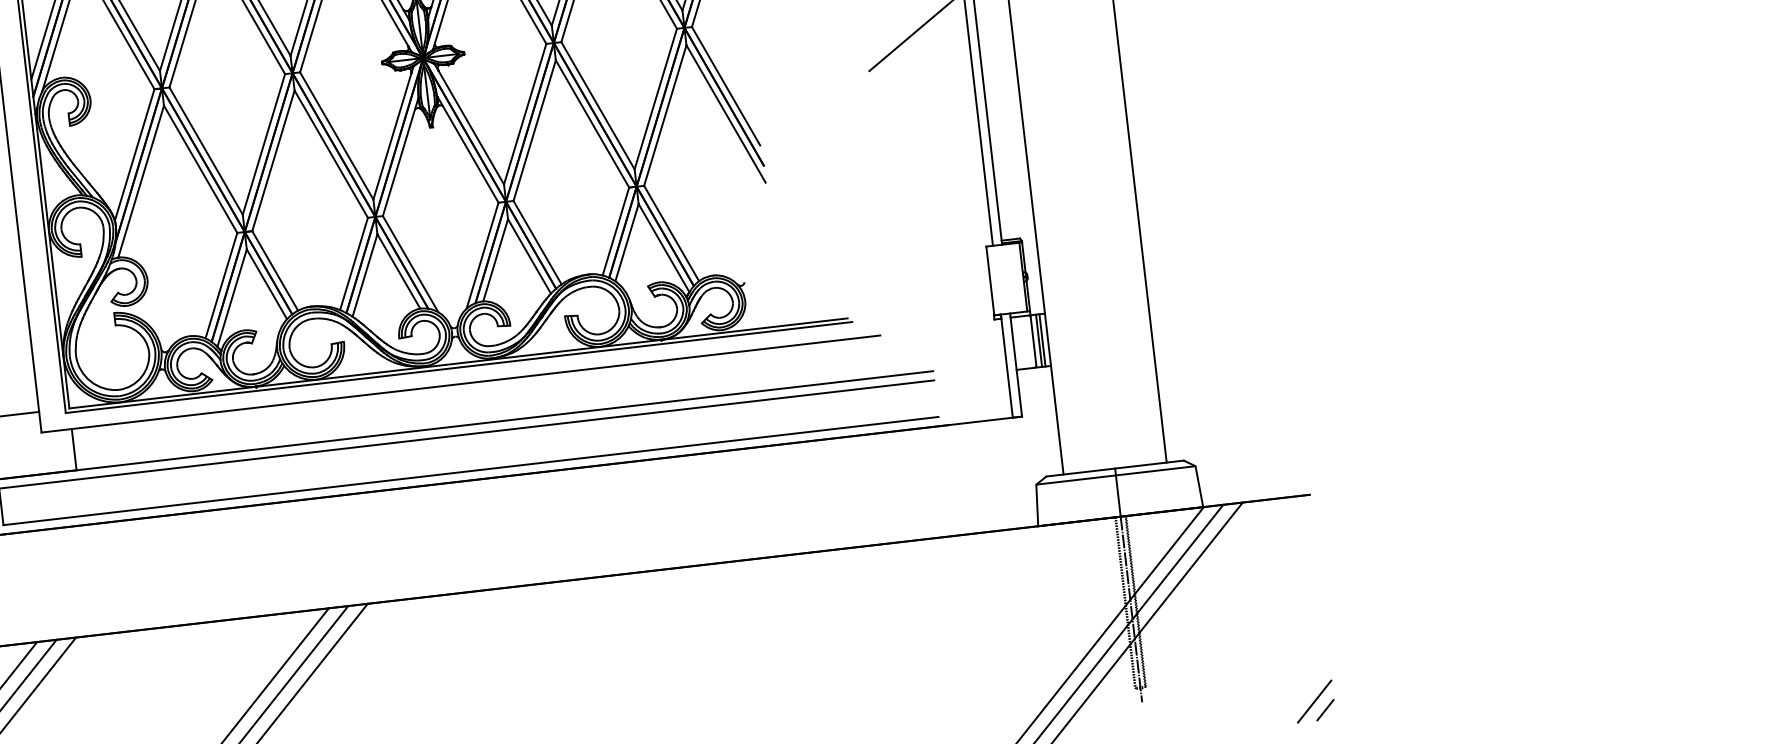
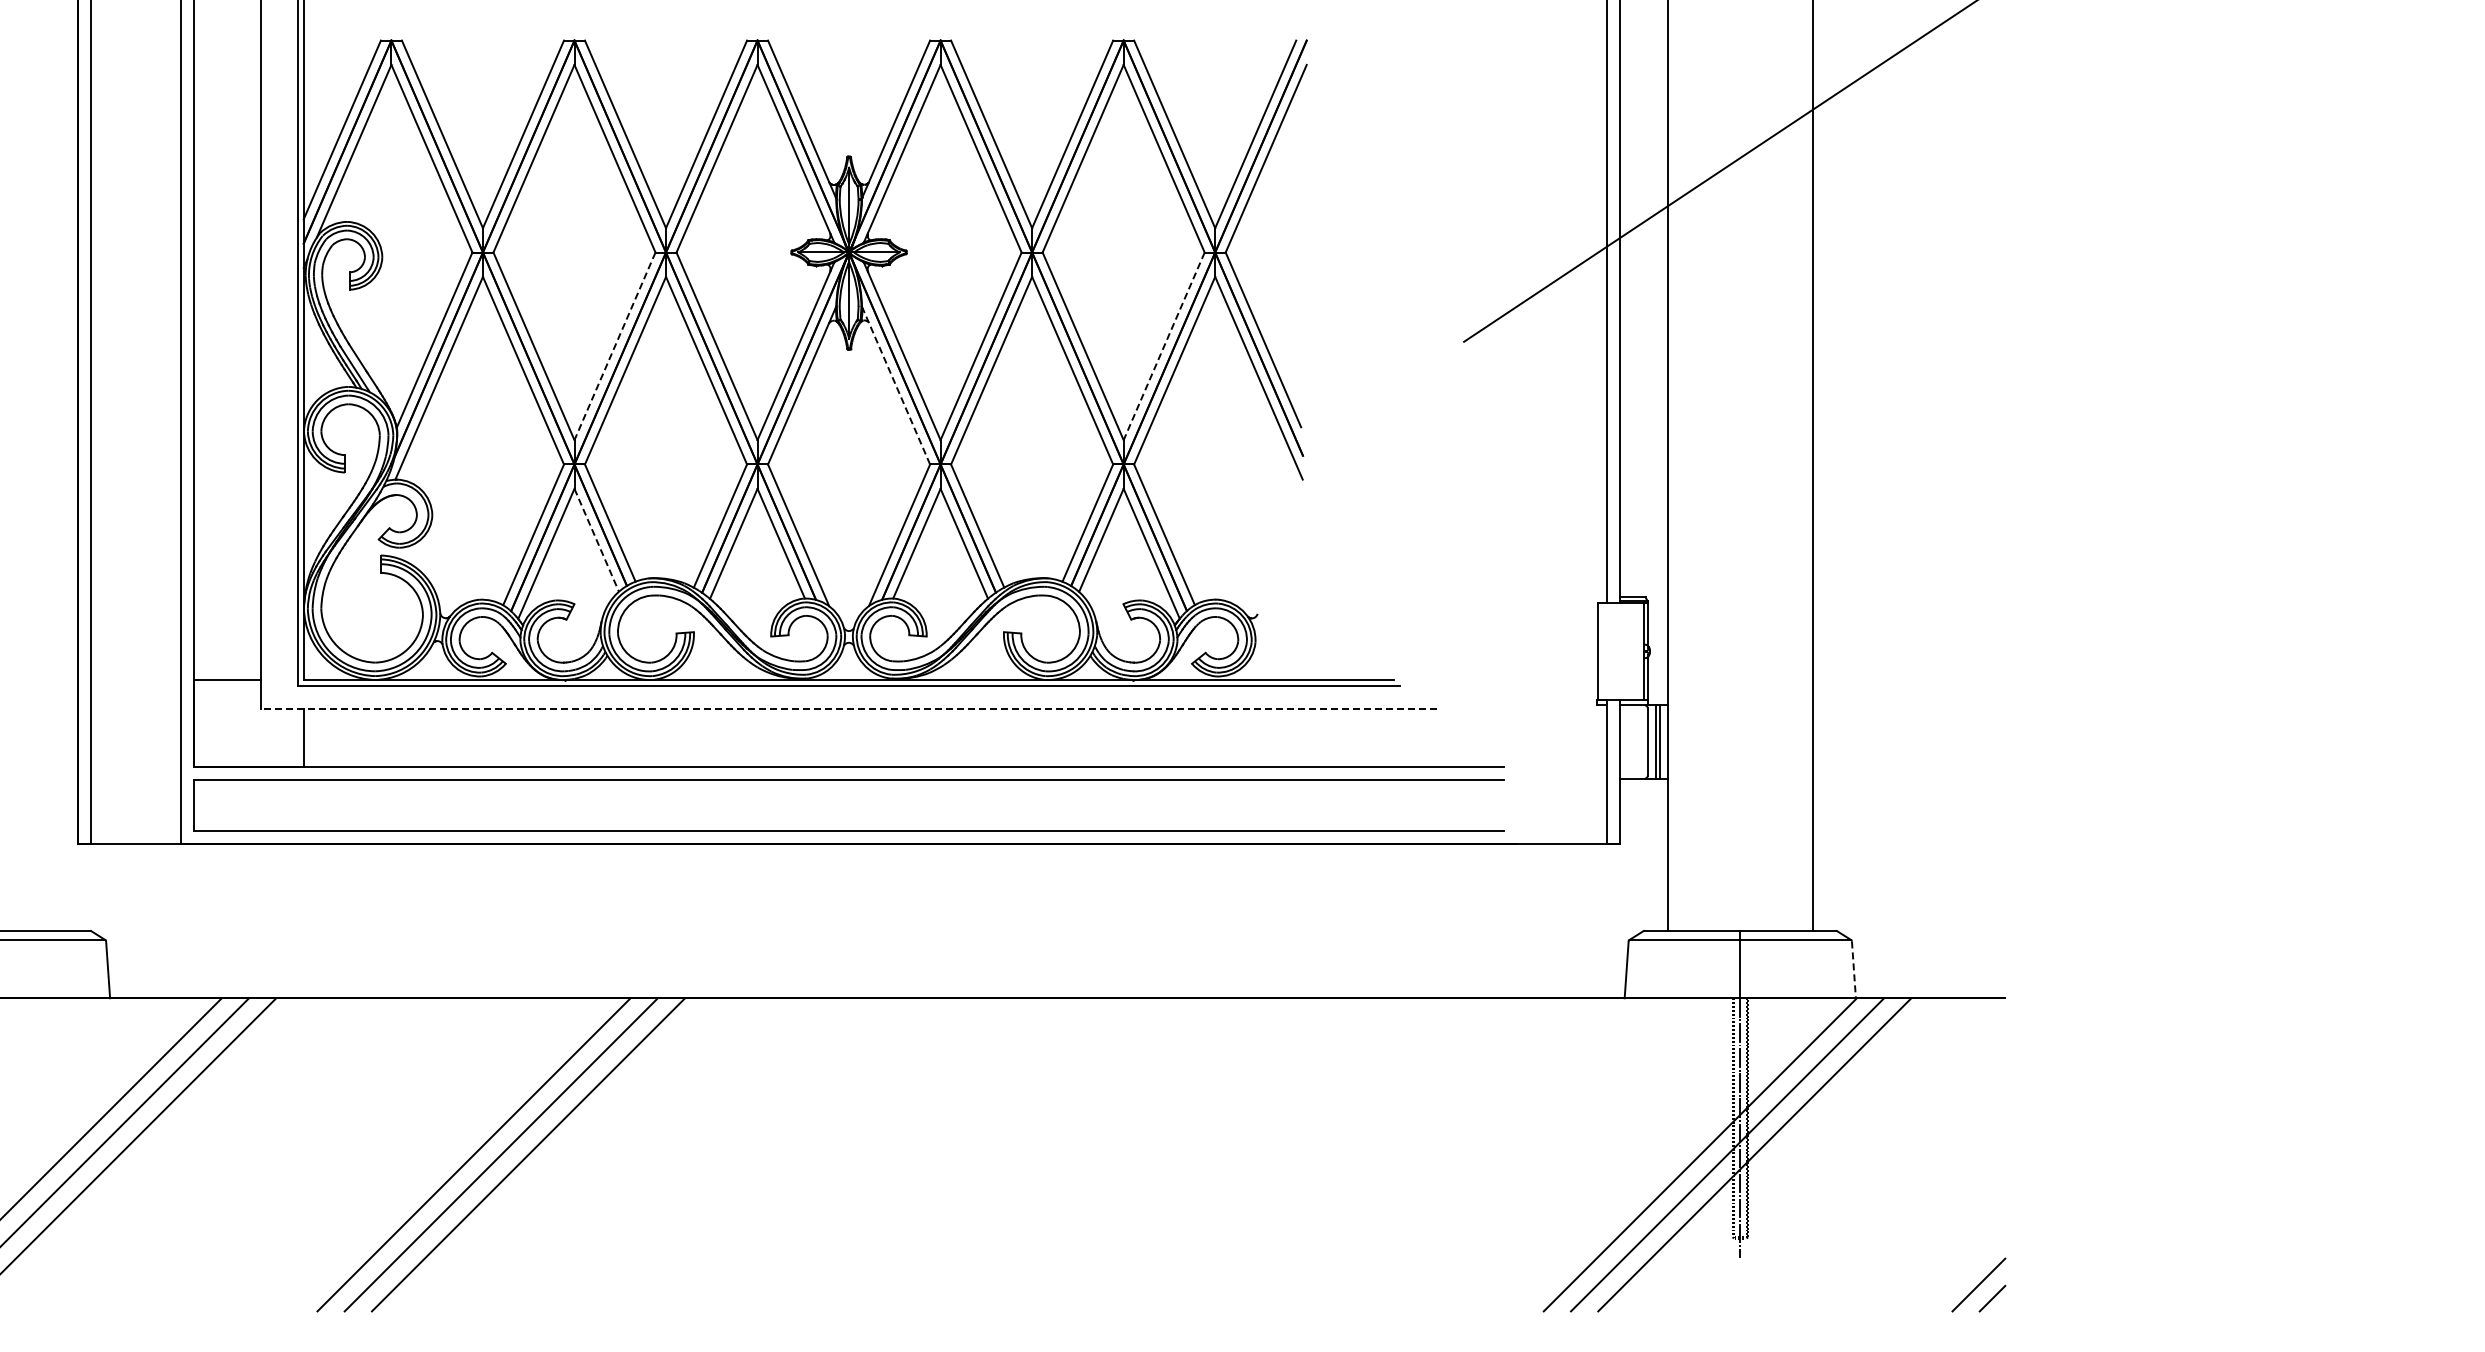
line: (655, 99) -> (1163, 346), solid -> dashed
line: (263, 144) -> (614, 346), solid -> dashed
line: (468, 149) -> (896, 385), solid -> dashed
line: (266, 284) -> (596, 540), solid -> dashed
line: (461, 384) -> (849, 709), solid -> dashed
line: (1199, 487) -> (1853, 970), solid -> dashed

